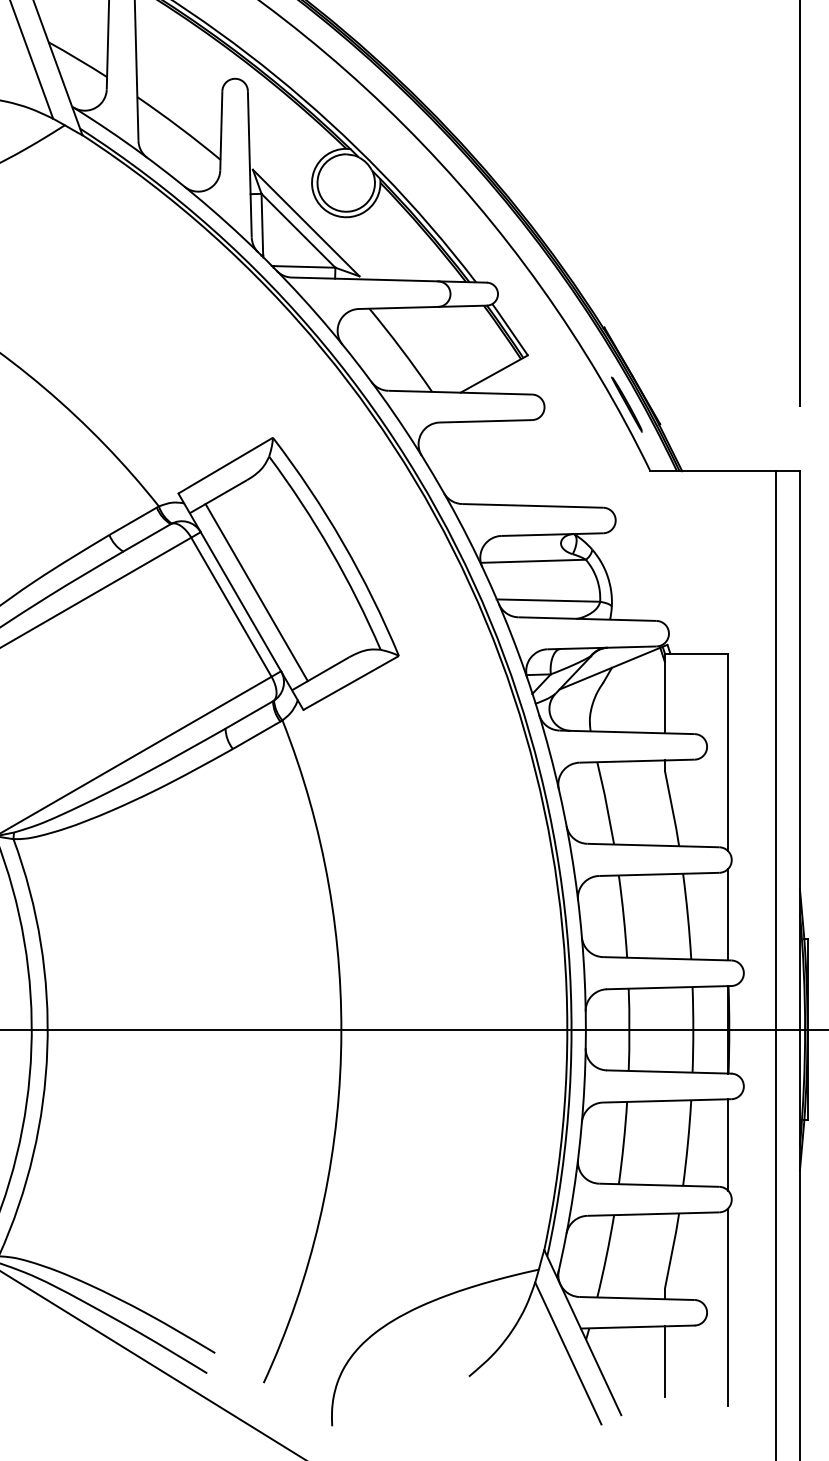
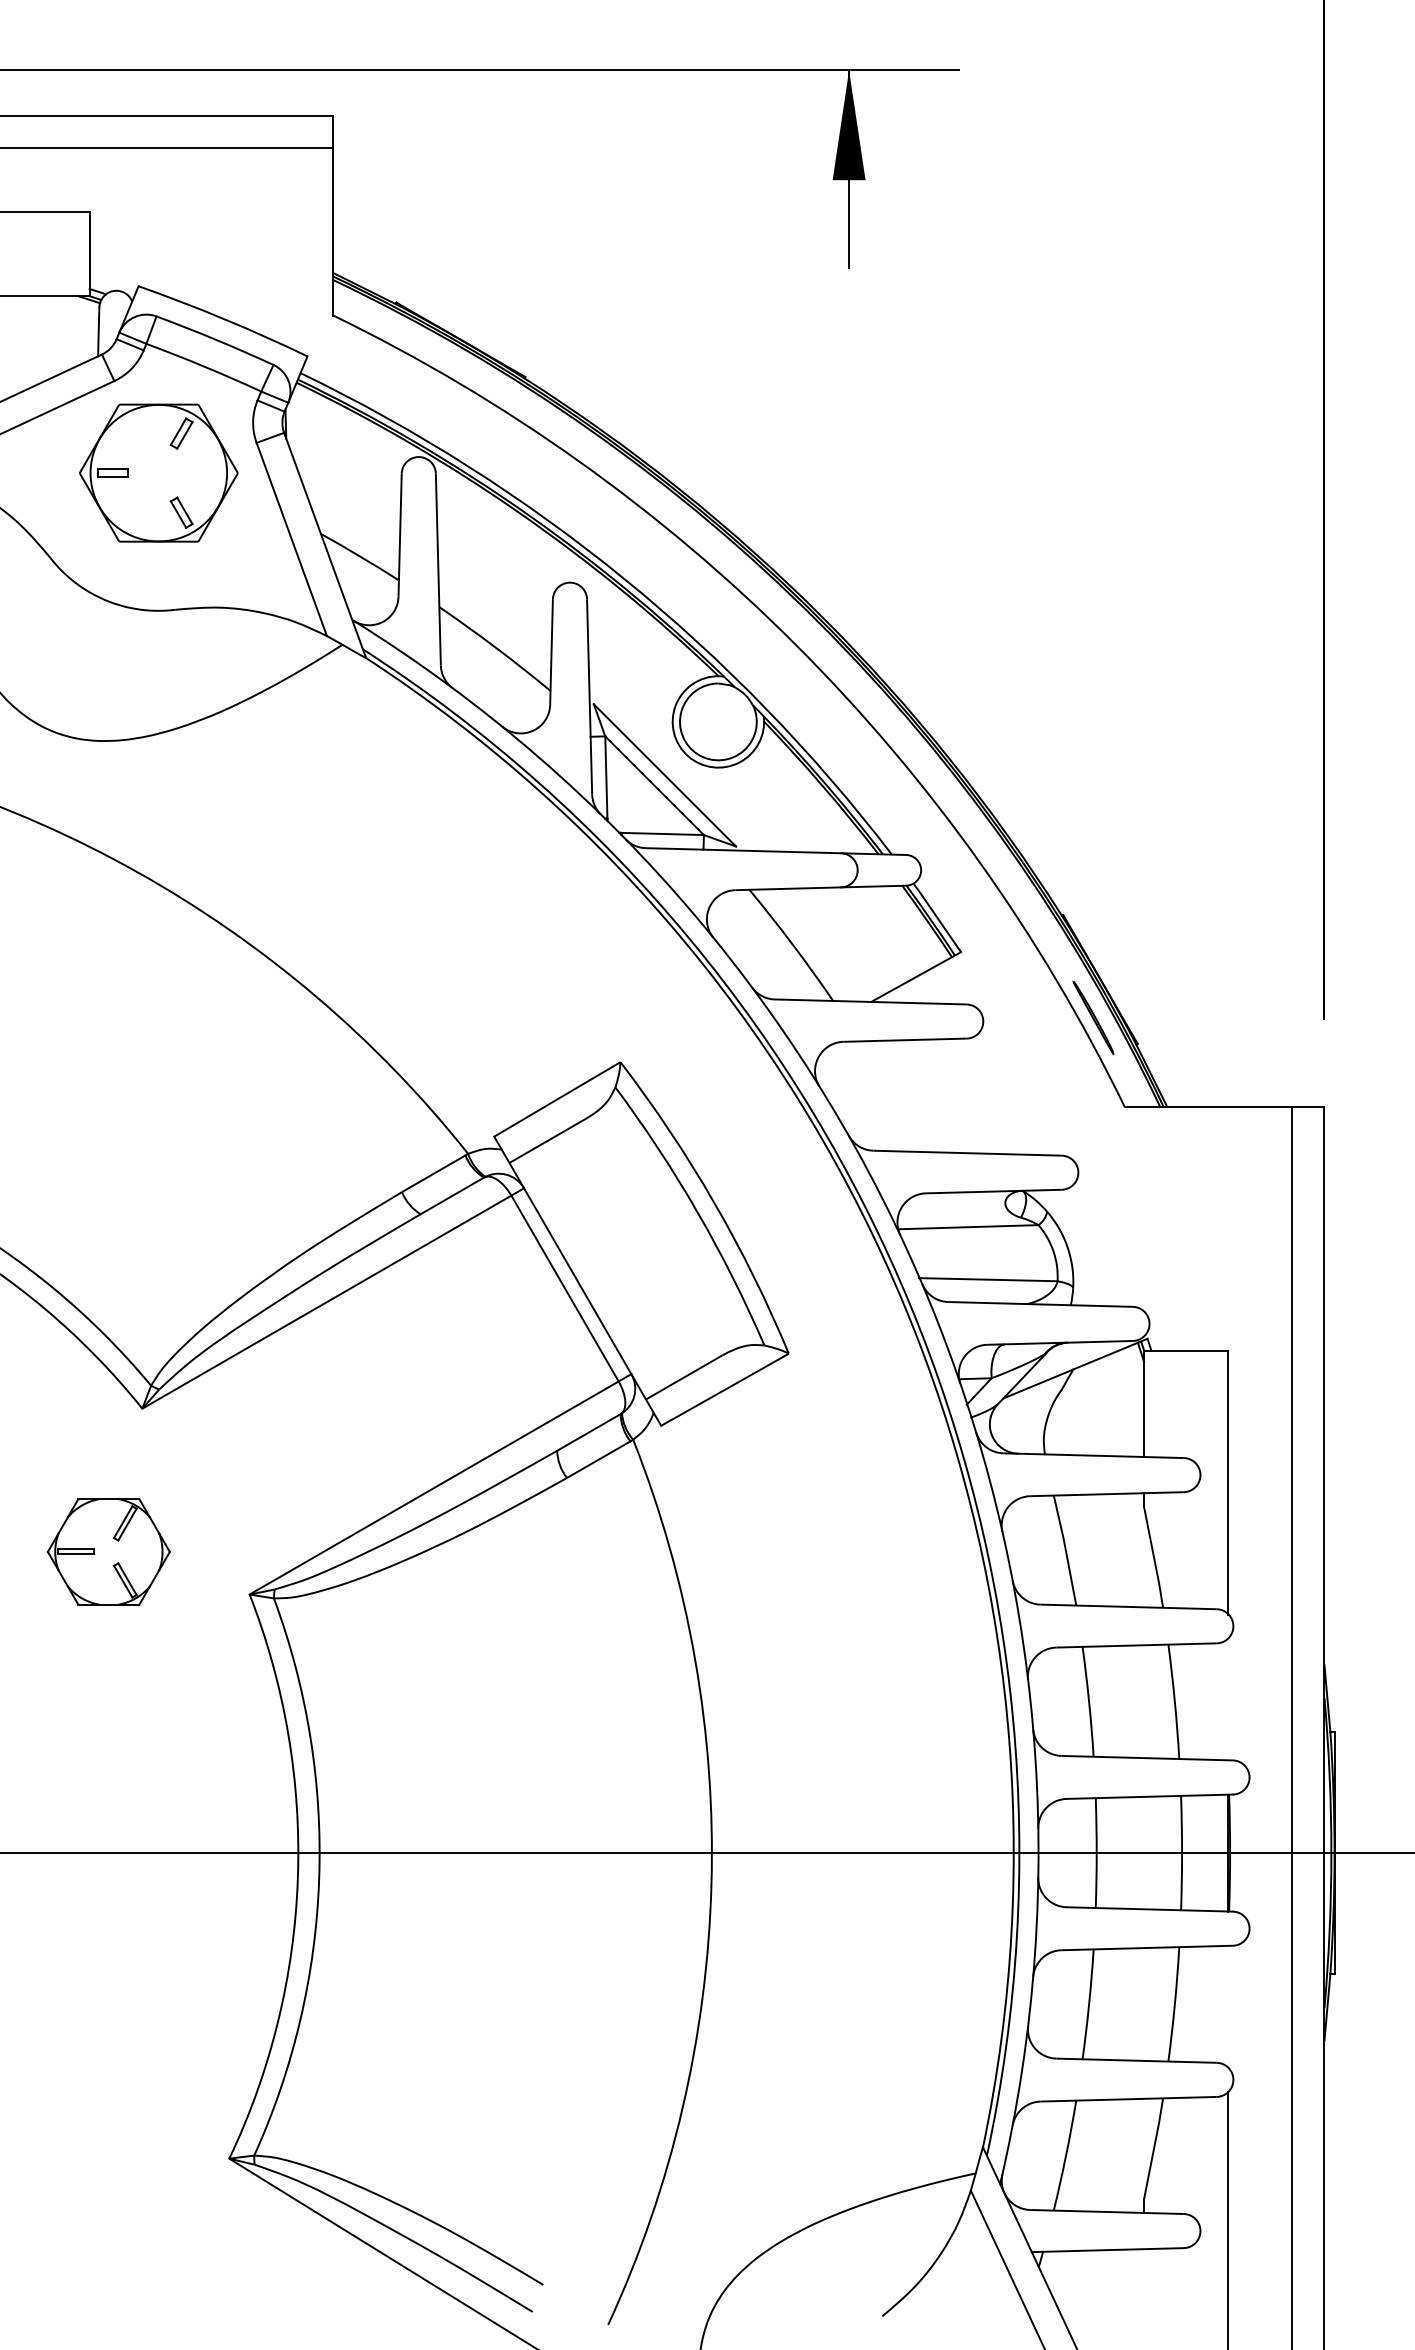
line: (256, 592) -> (598, 1268), removed
line: (728, 914) -> (1228, 1699), removed
line: (728, 1144) -> (1228, 2006), removed
line: (665, 1361) -> (1144, 2296), removed

